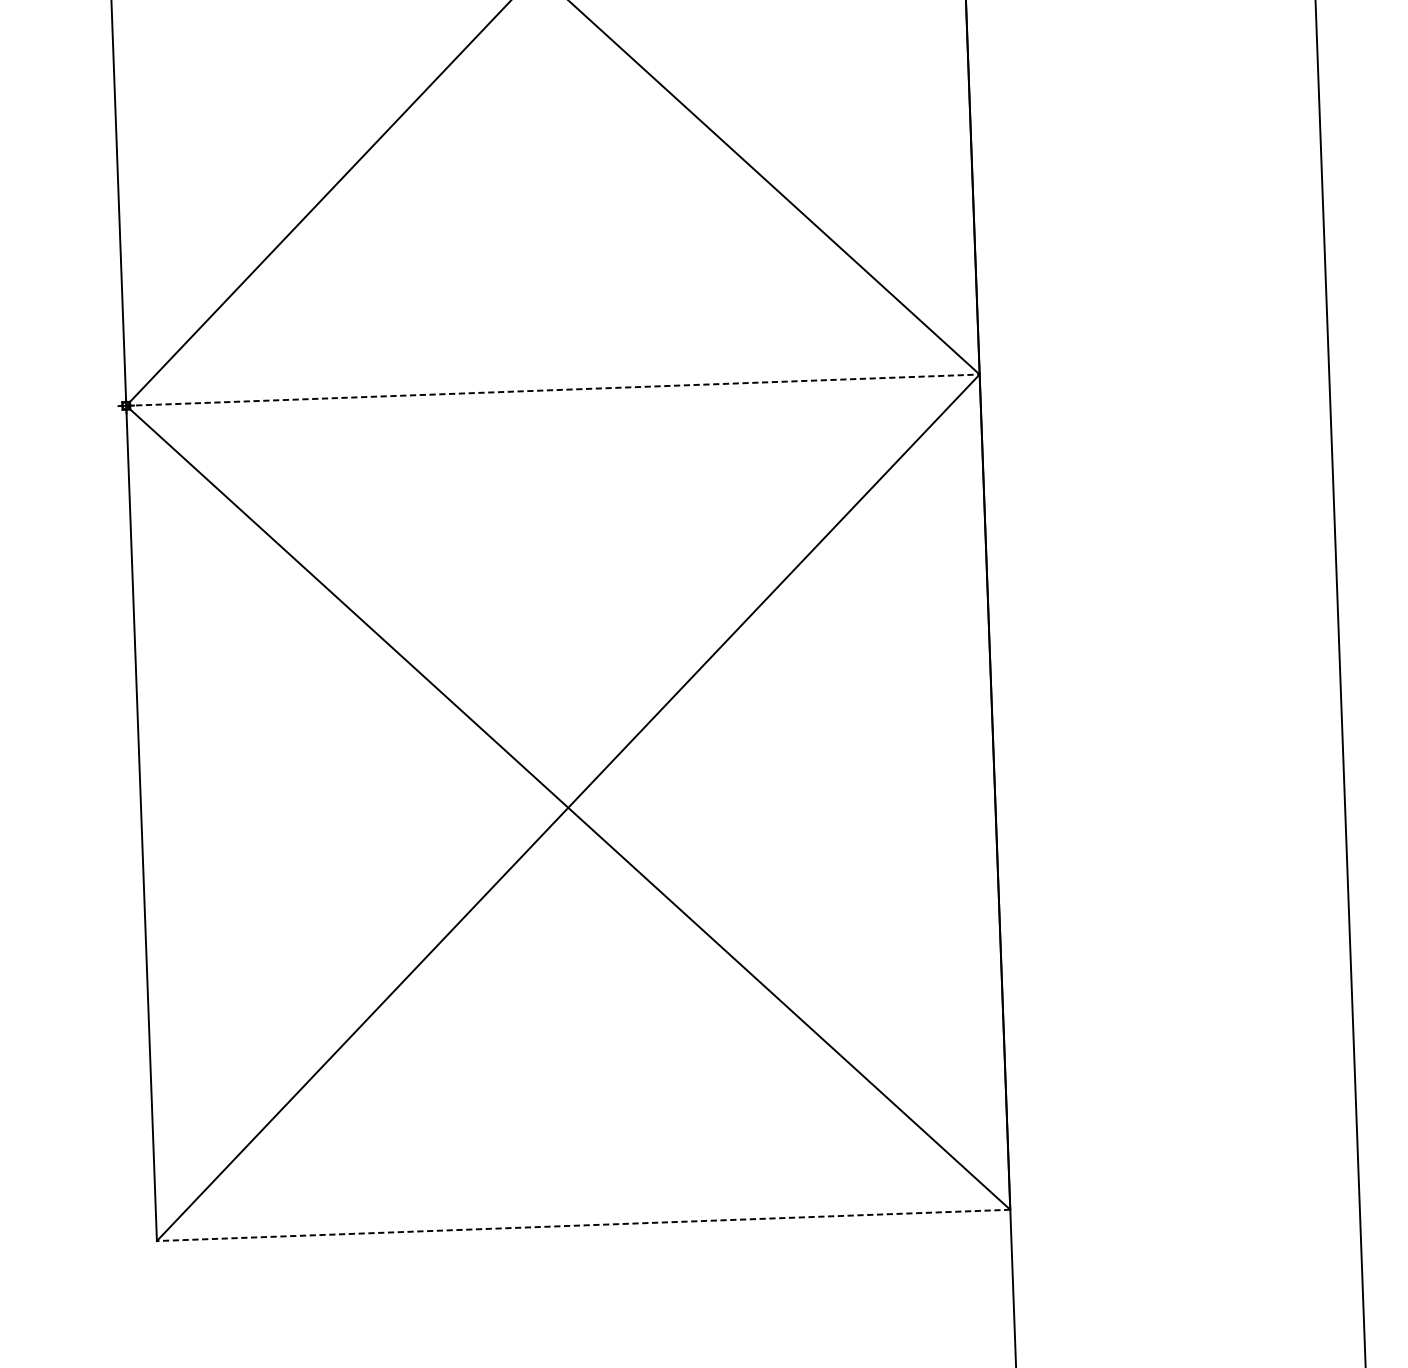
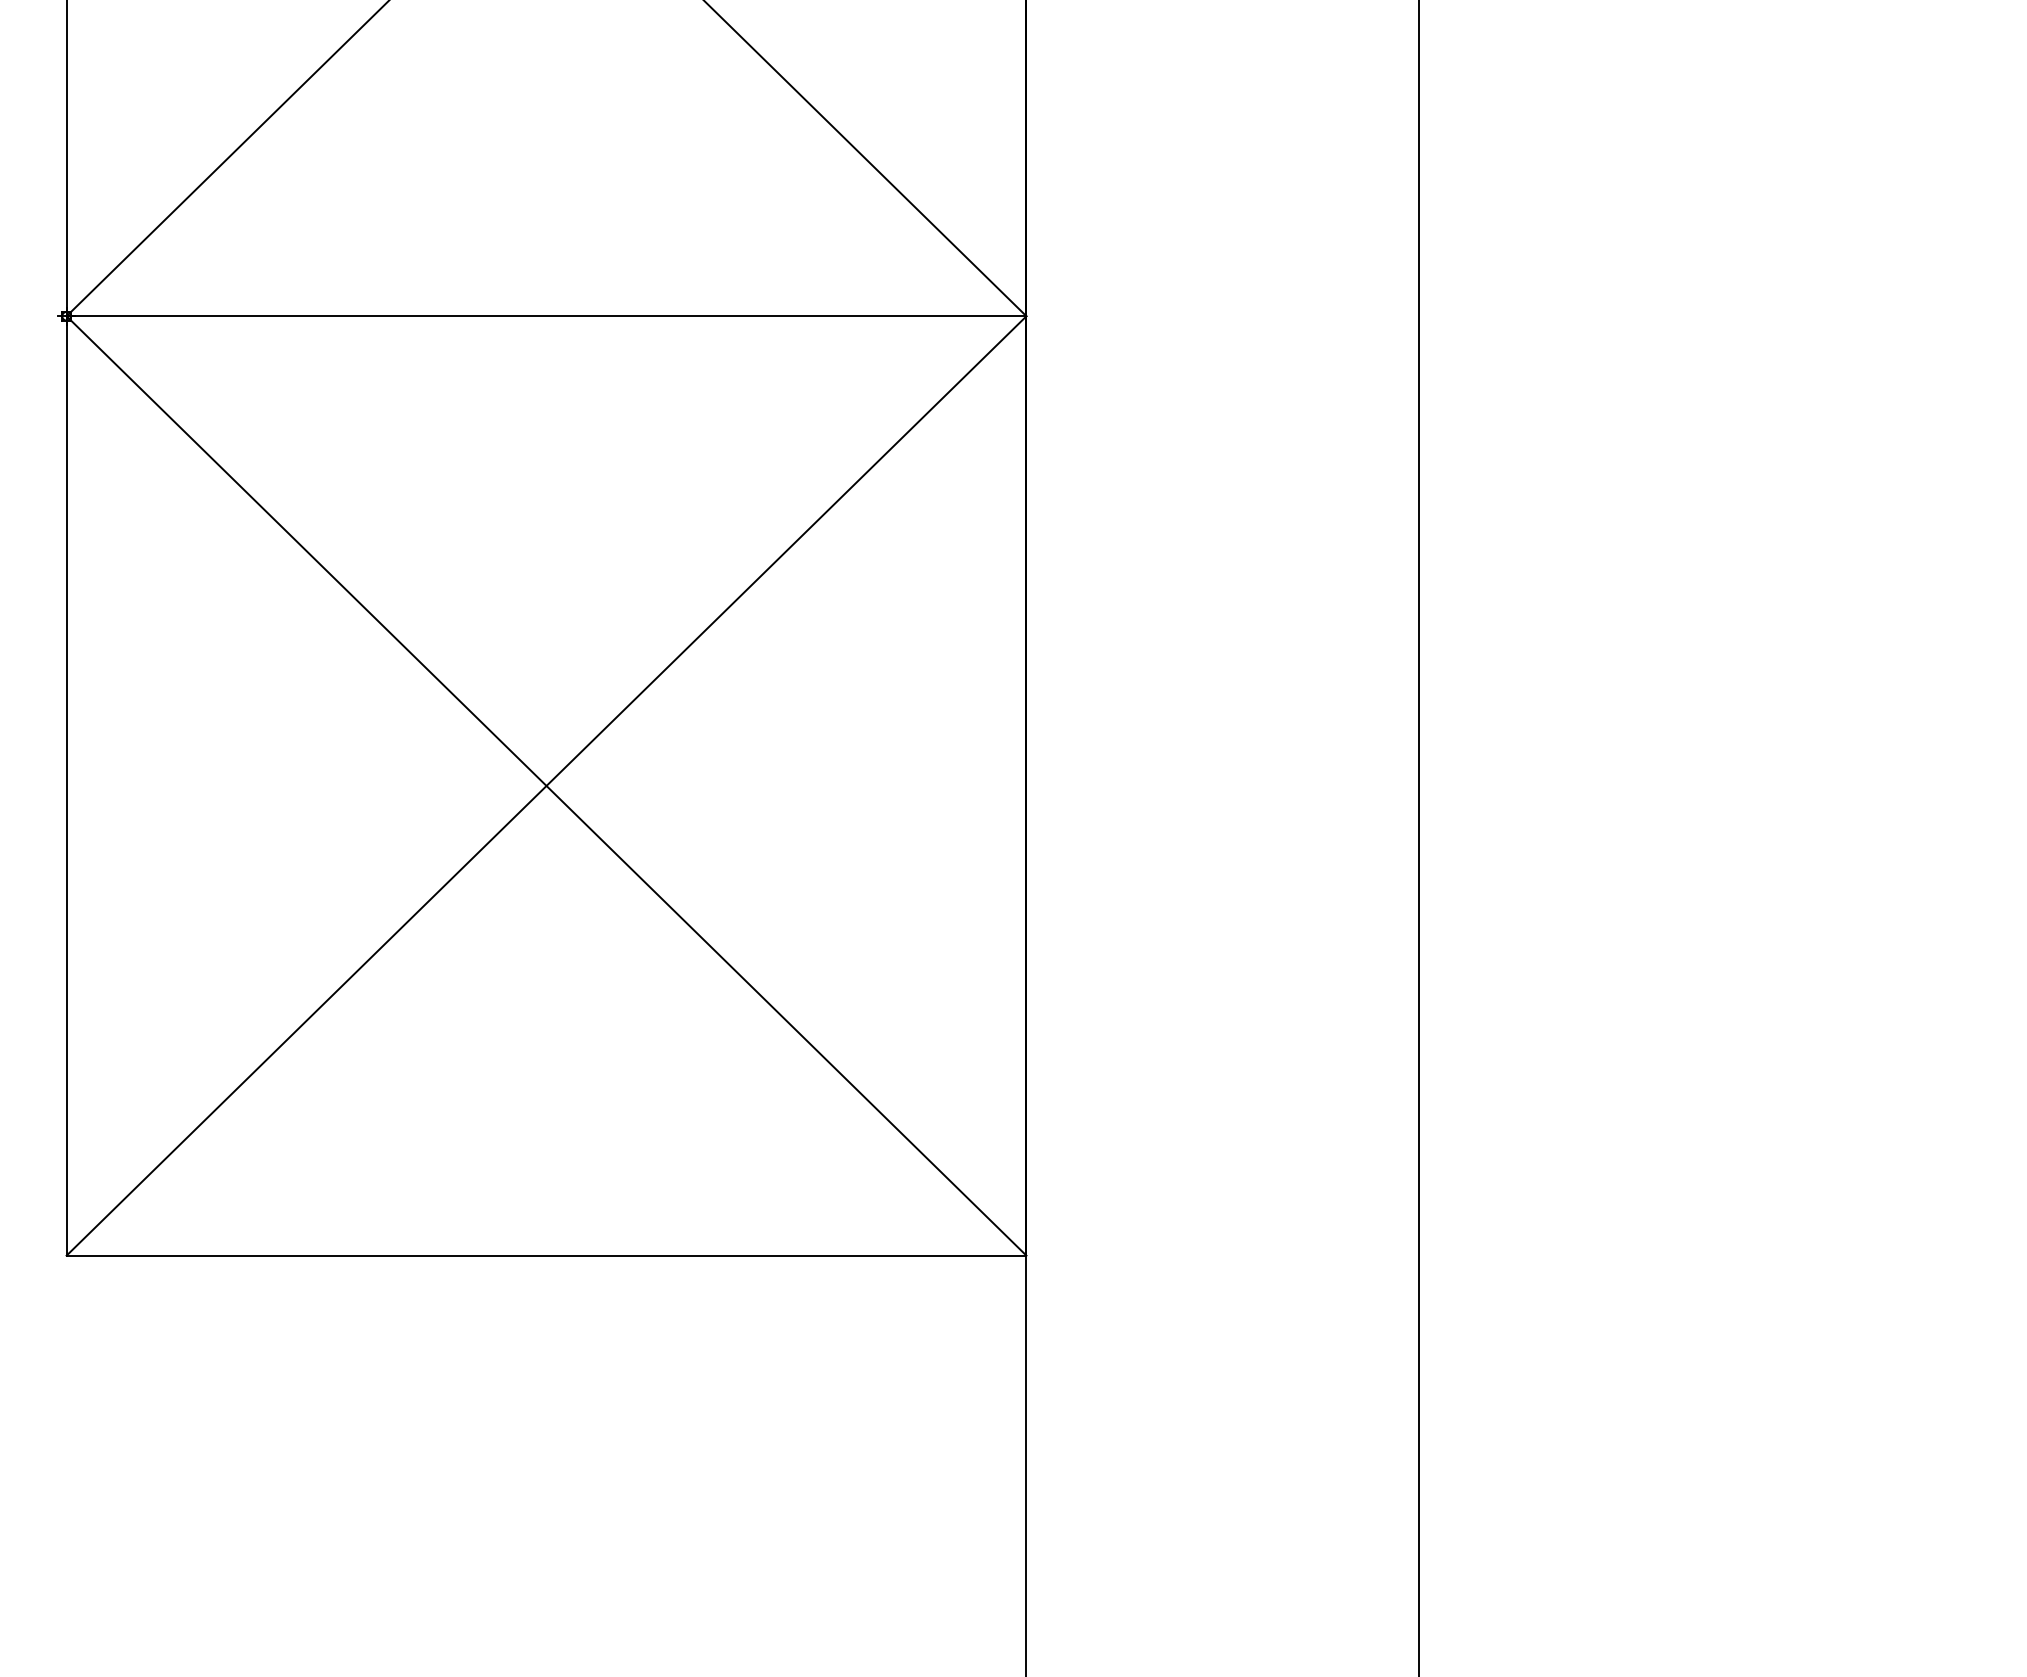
line: (552, 390) -> (546, 316), dashed -> solid
line: (583, 1225) -> (546, 1255), dashed -> solid

